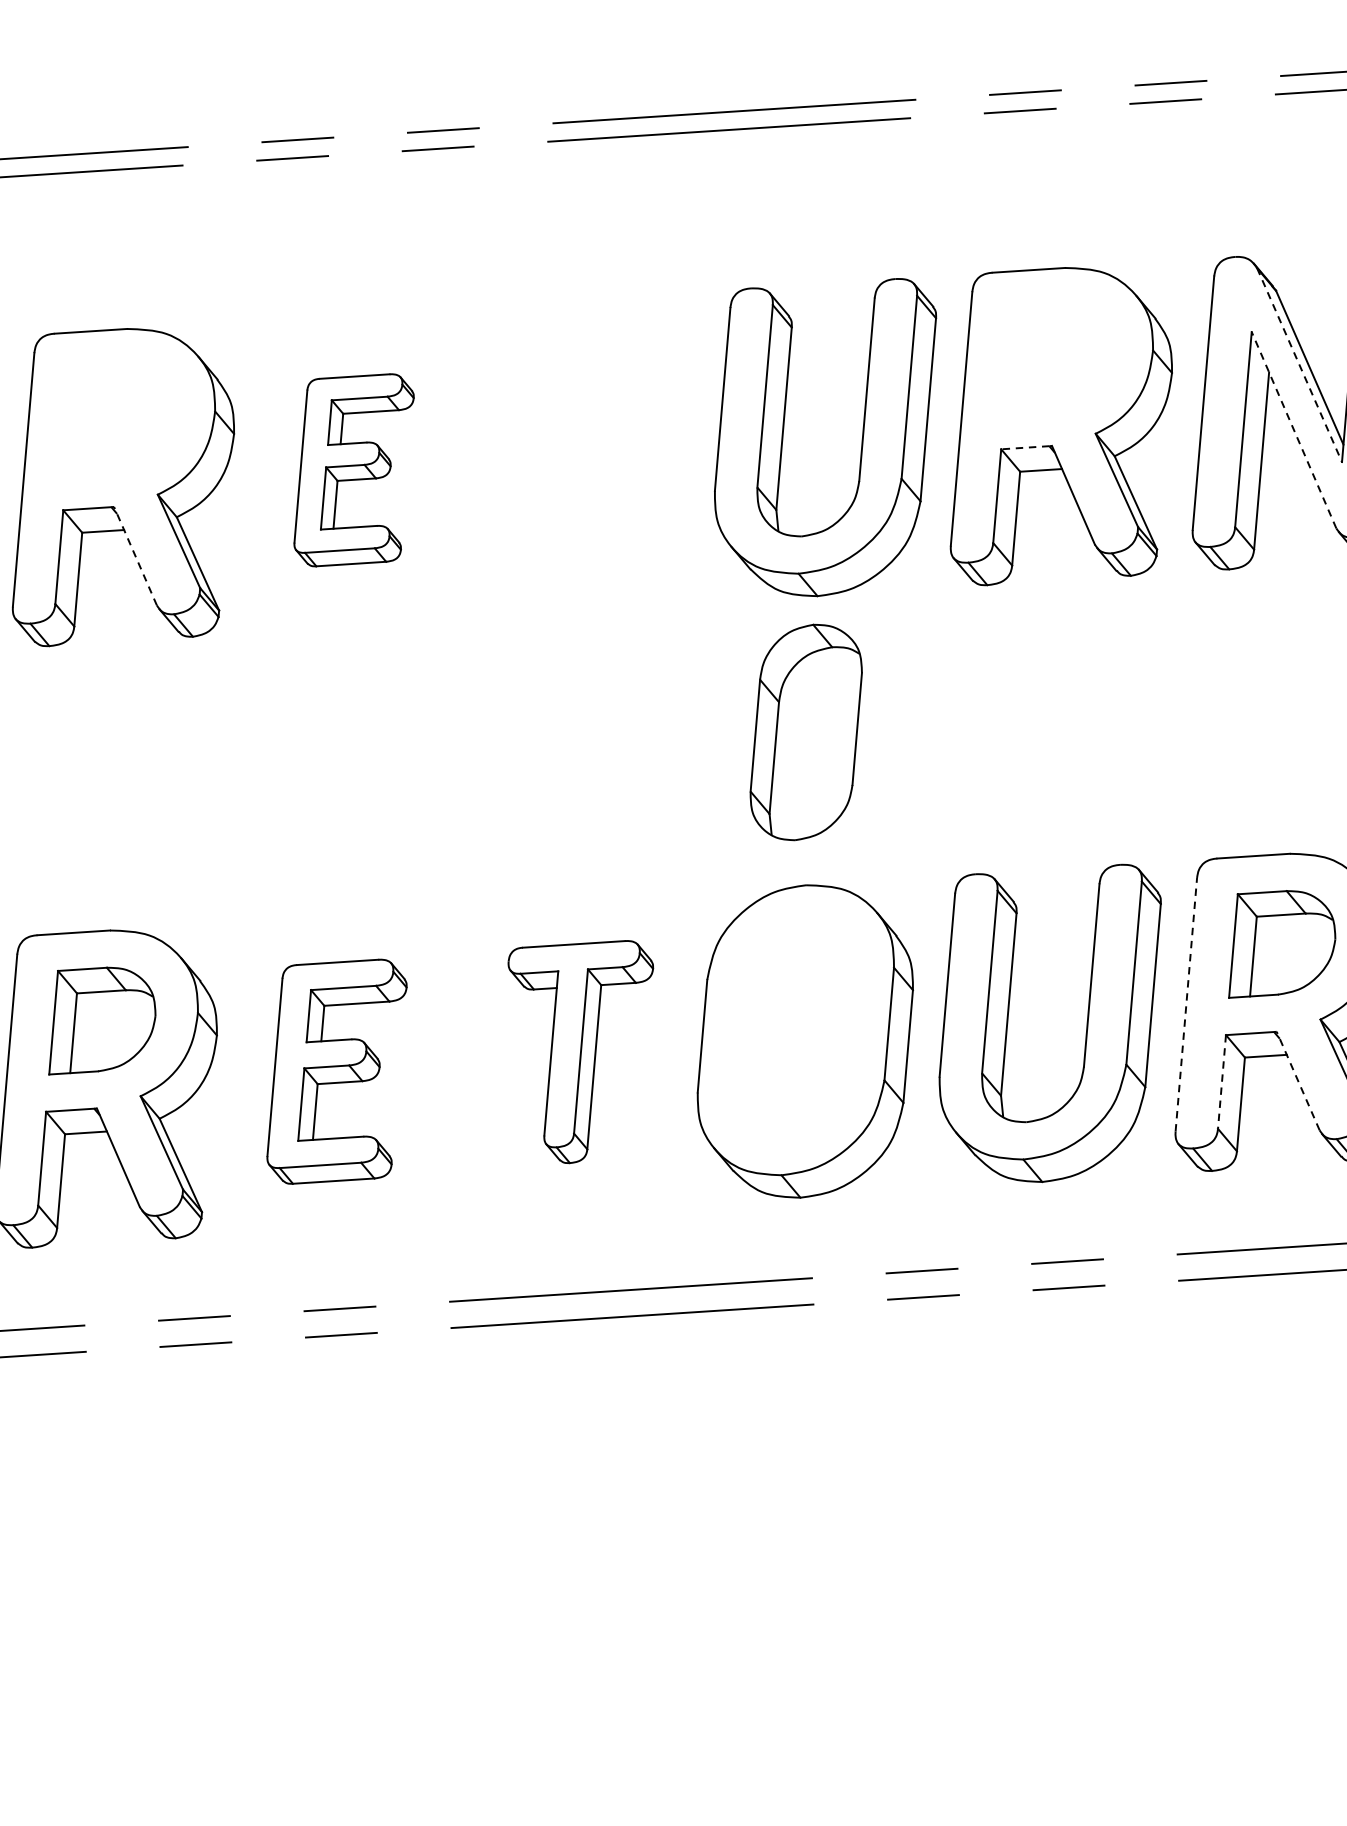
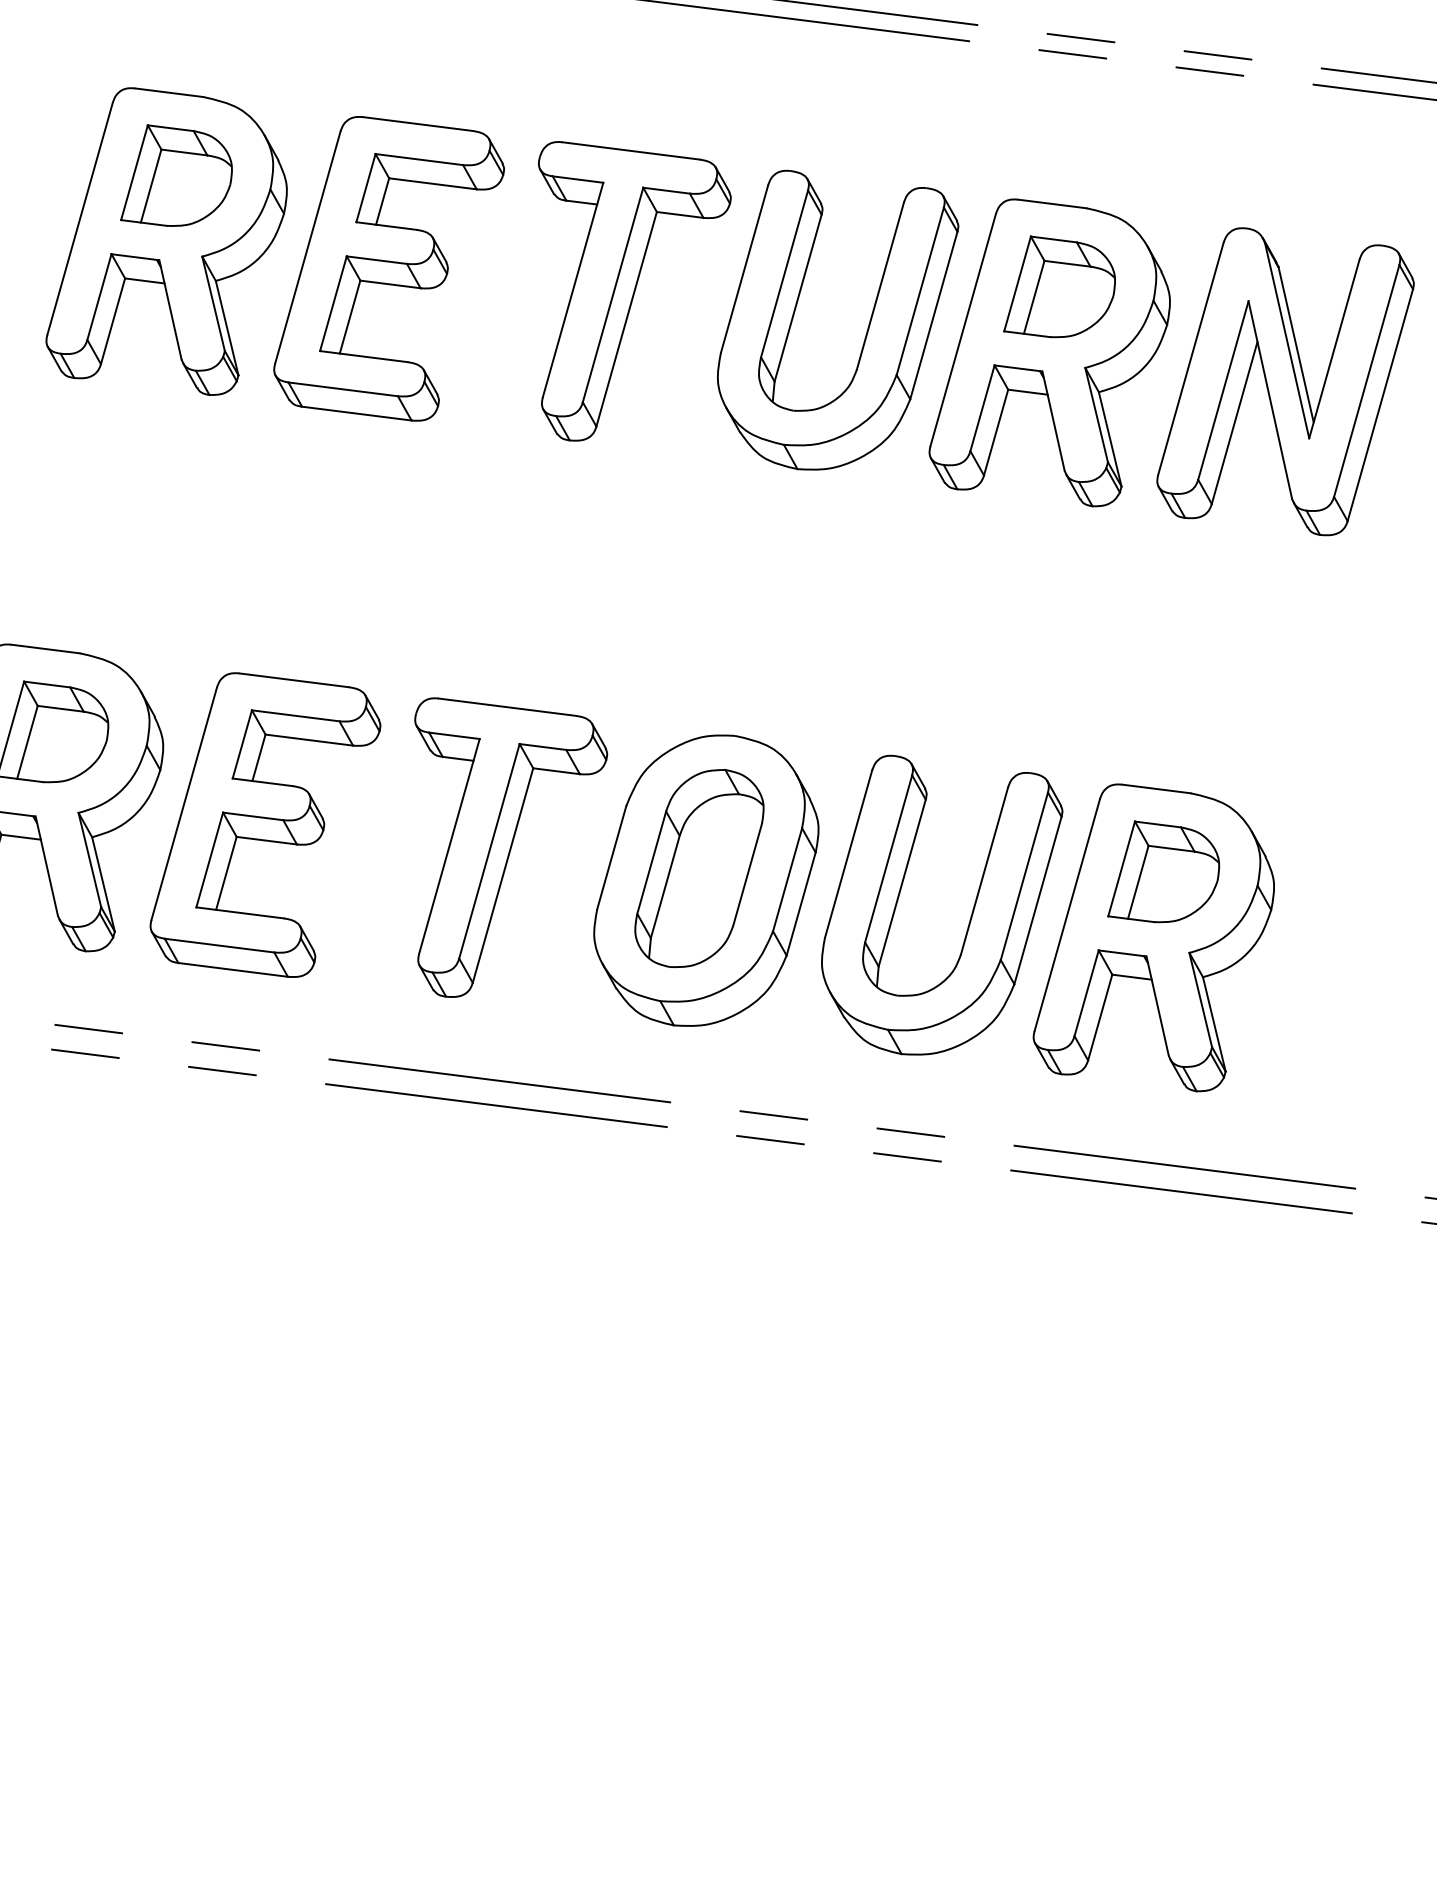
part: (1052, 354) -> (1059, 286), added
line: (1300, 365) -> (1287, 341), dashed -> solid
part: (114, 415) -> (176, 175), added
line: (1294, 429) -> (1270, 399), dashed -> solid
part: (613, 444) -> (634, 291), added
line: (1025, 447) -> (1017, 368), dashed -> solid
part: (353, 469) -> (388, 268), size x1.67
line: (135, 555) -> (170, 309), dashed -> solid
part: (806, 732) -> (699, 868), moved
line: (1186, 1004) -> (1067, 914), dashed -> solid
part: (596, 1045) -> (511, 847), size x1.43
part: (336, 1070) -> (265, 824), size x1.43
line: (1298, 1081) -> (1157, 1006), dashed -> solid
line: (1221, 1082) -> (1086, 993), dashed -> solid

